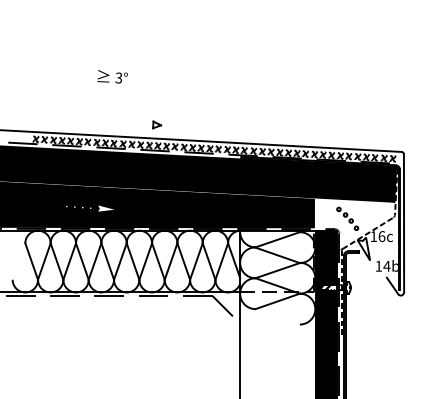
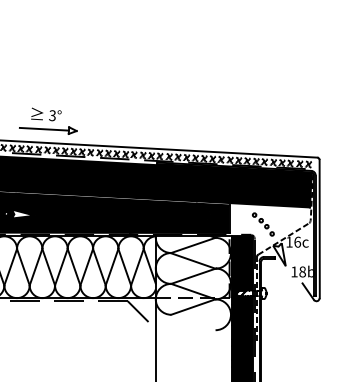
text: (112, 76) -> (46, 114), moved
line: (128, 123) -> (44, 129), added
text: (386, 265) -> (302, 271), 14b -> 18b

